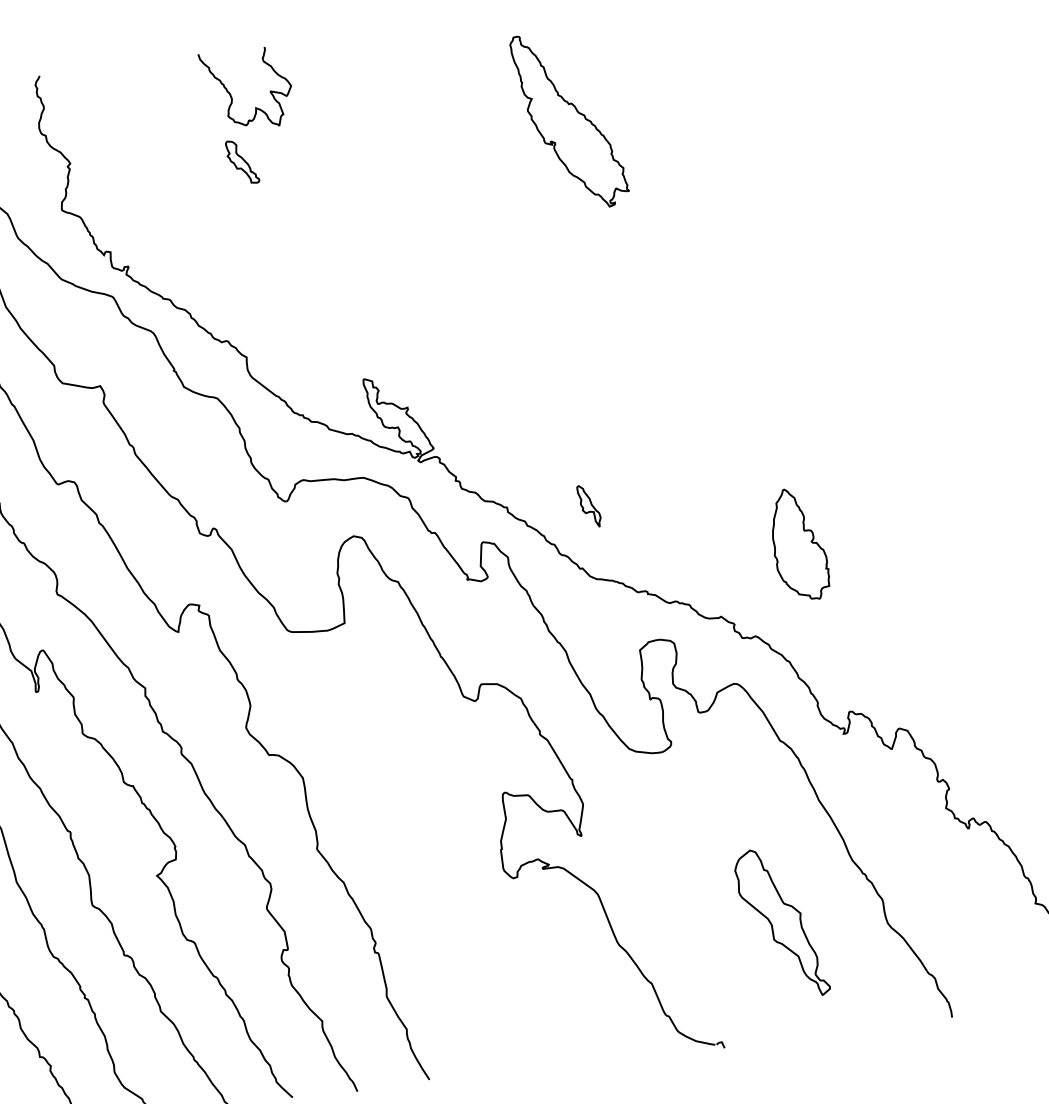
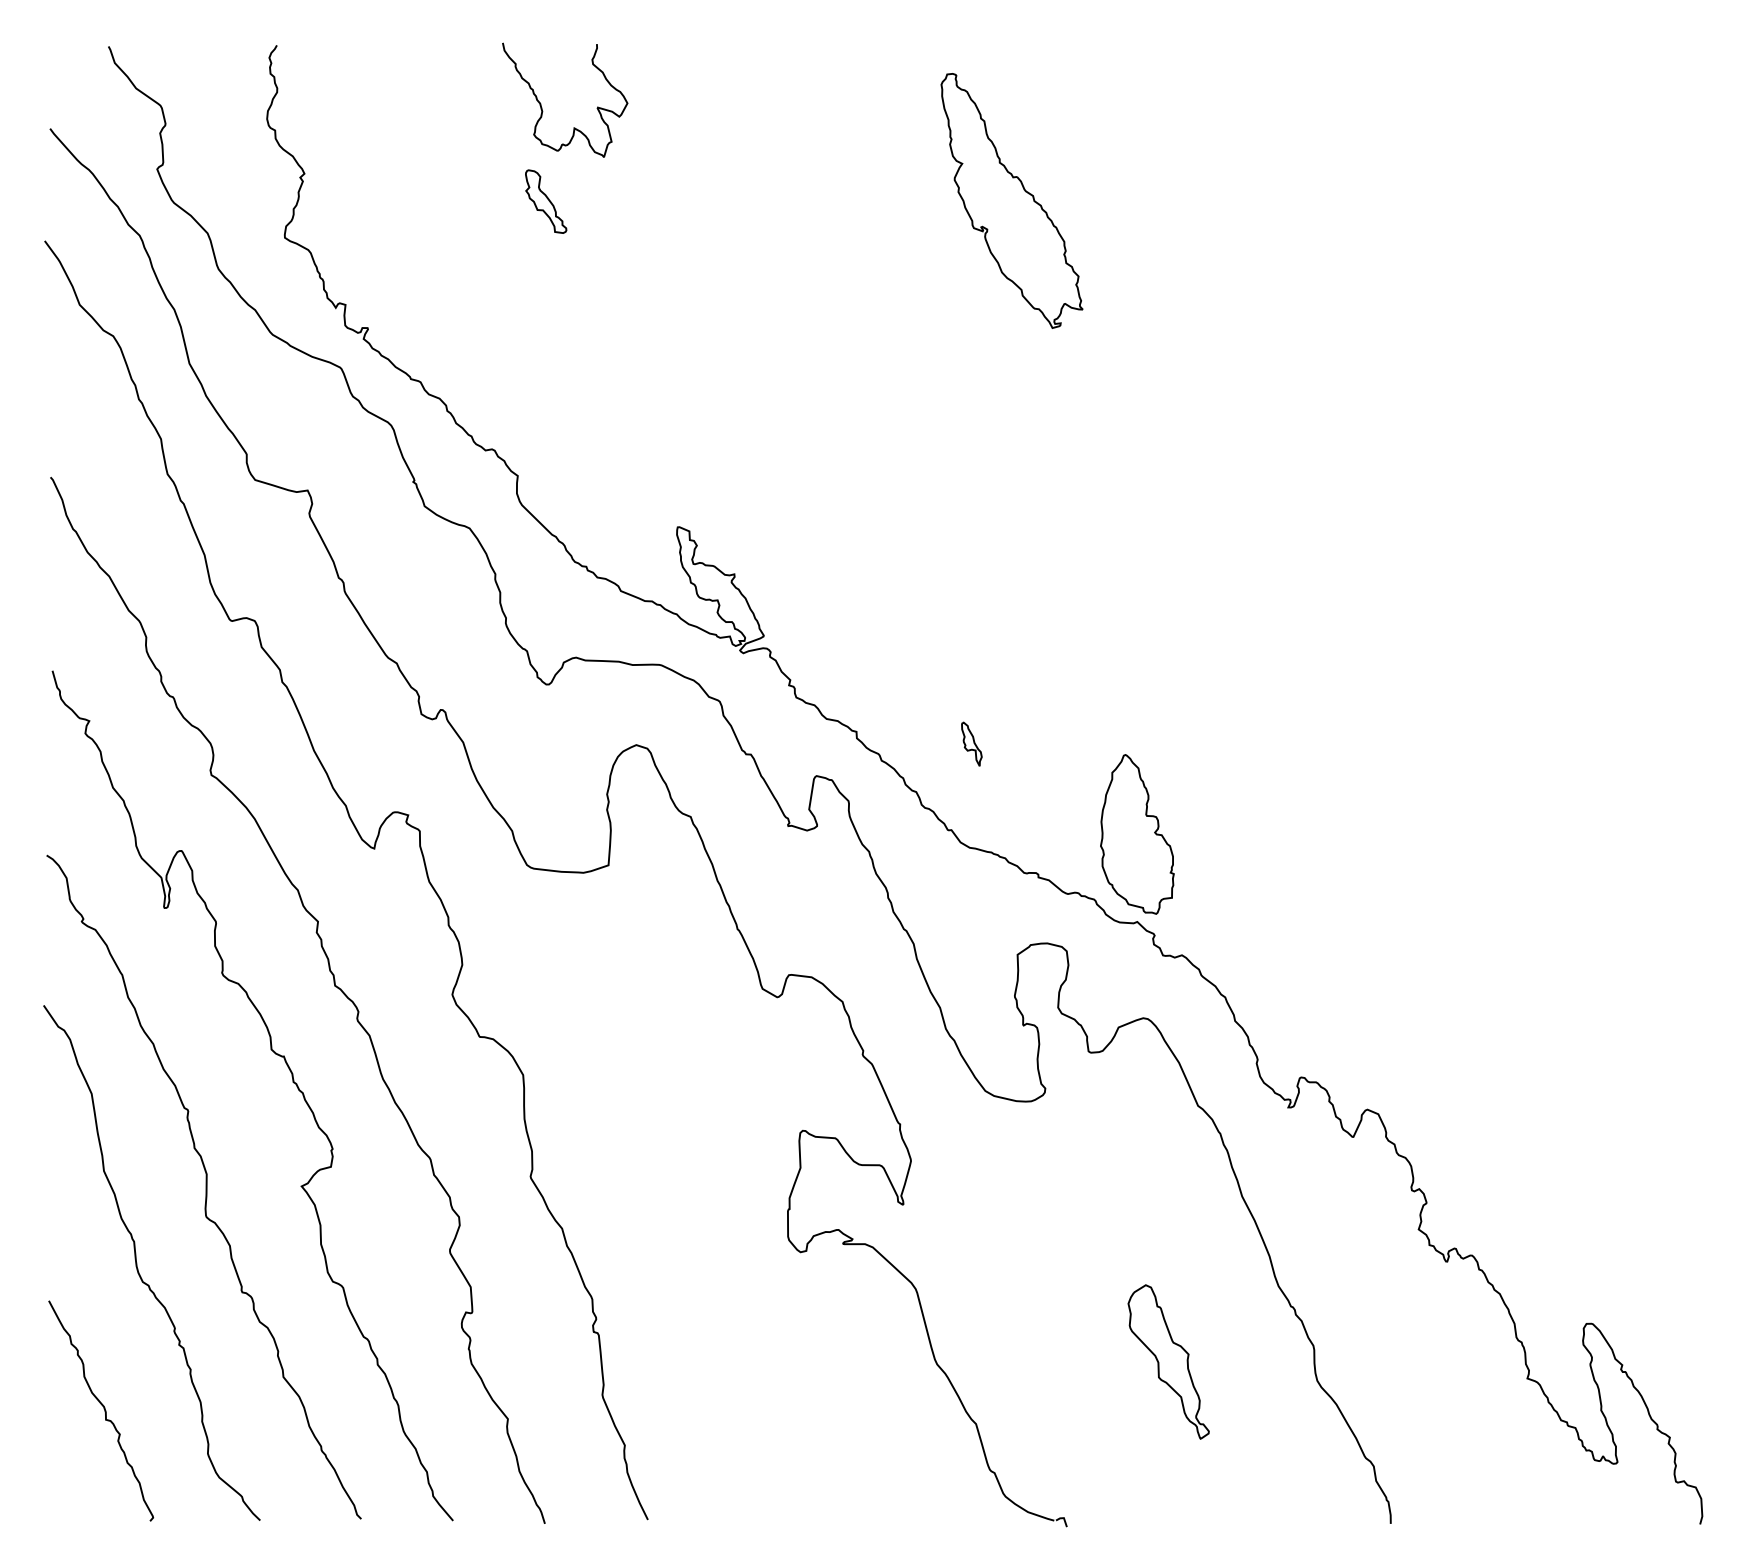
part: (589, 505) -> (971, 743), size x0.71
part: (799, 544) -> (1137, 834), moved
part: (781, 922) -> (1168, 1361), size x0.71

